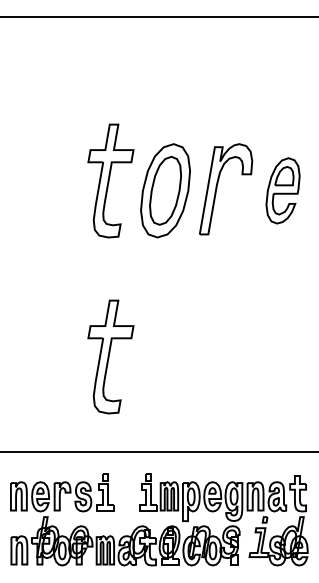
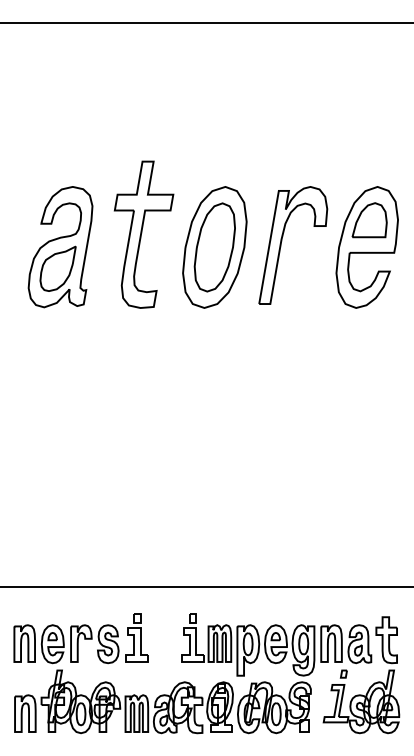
part: (46, 190) -> (60, 247), added
part: (282, 190) -> (366, 247), size x1.43
part: (110, 356) -> (143, 462), removed

